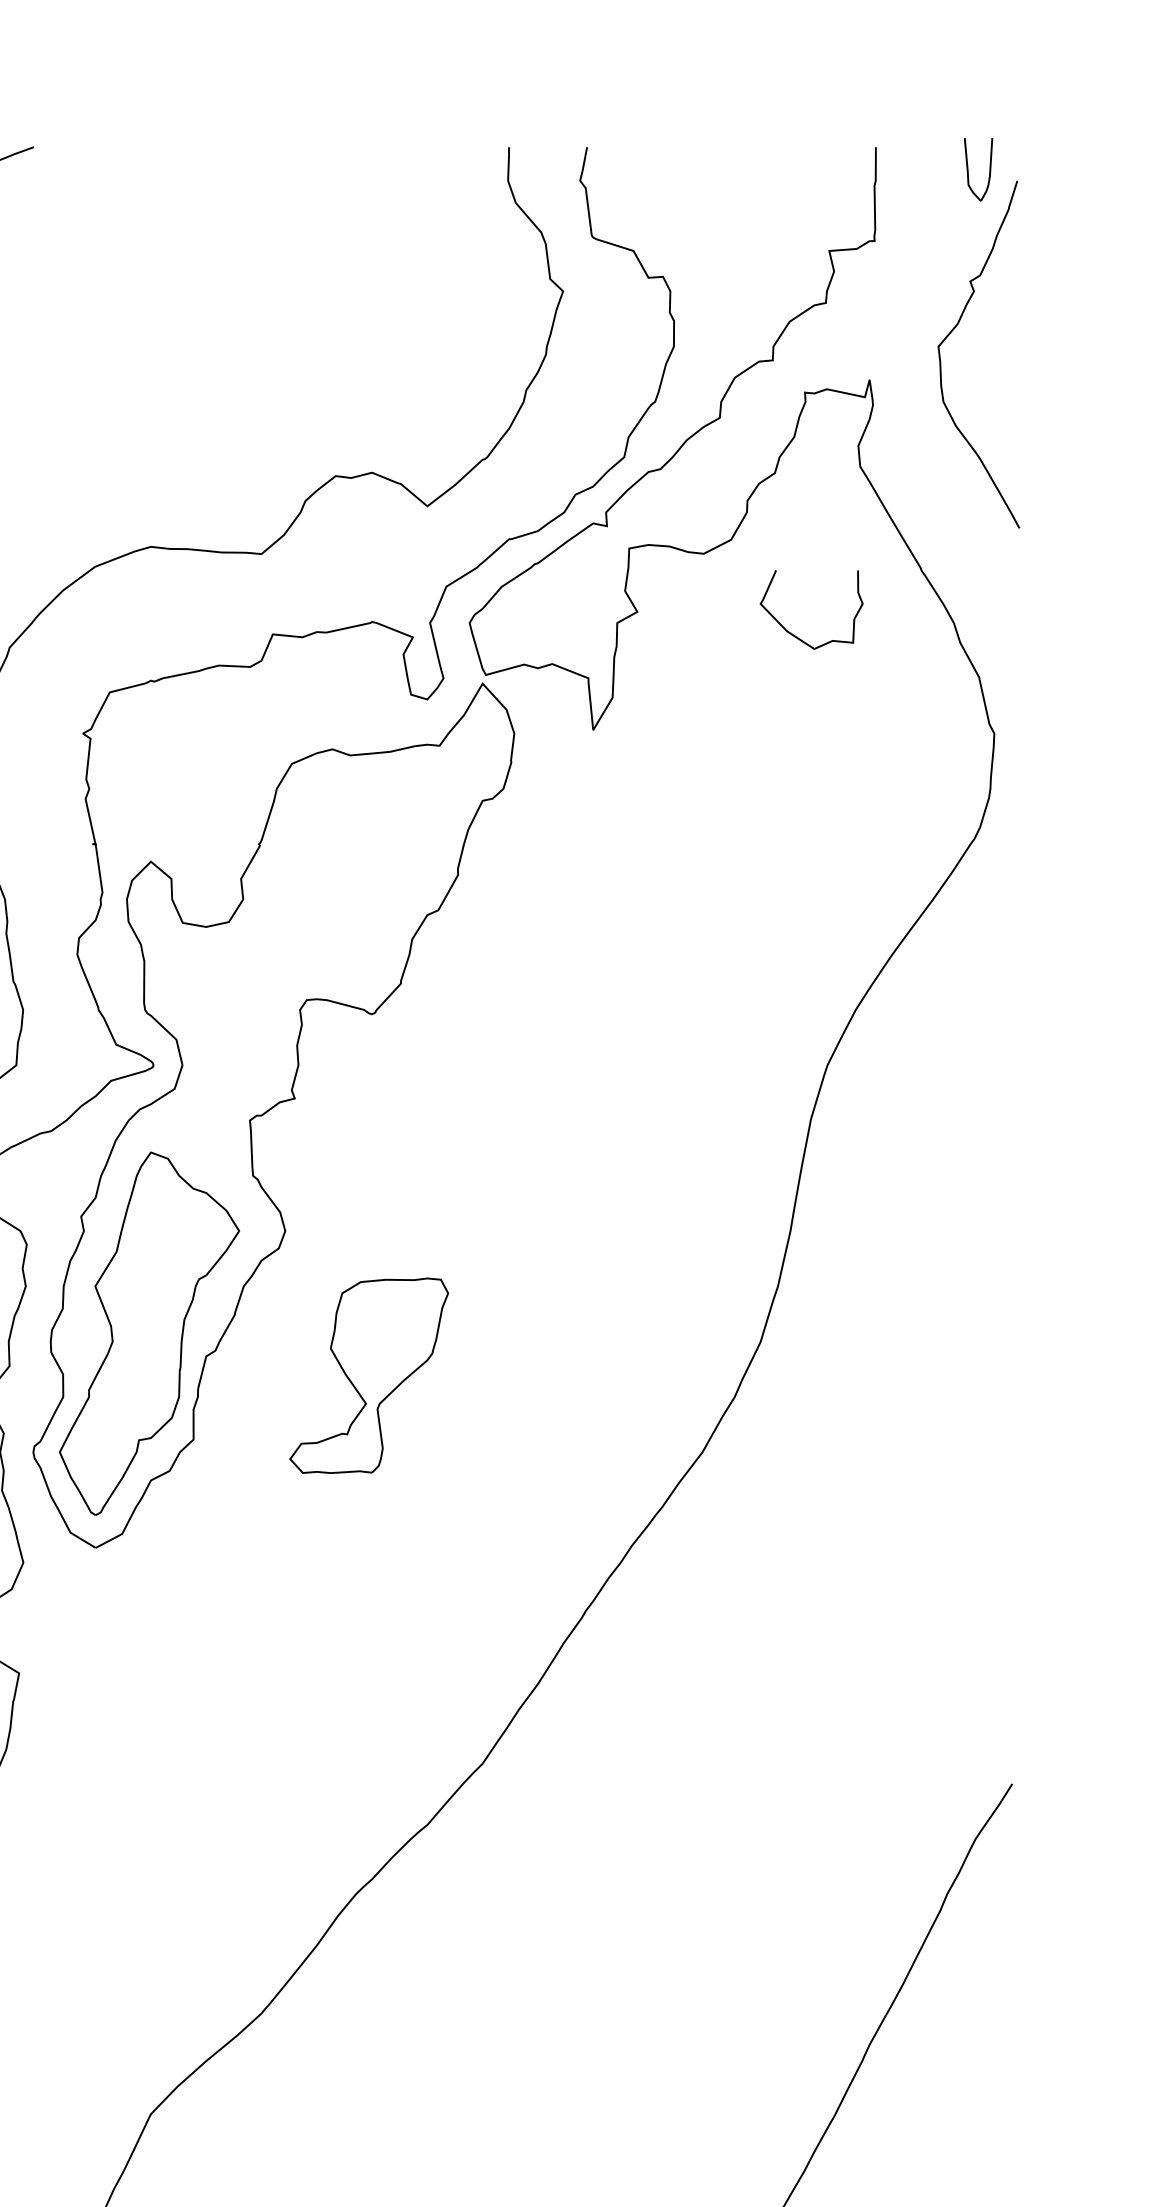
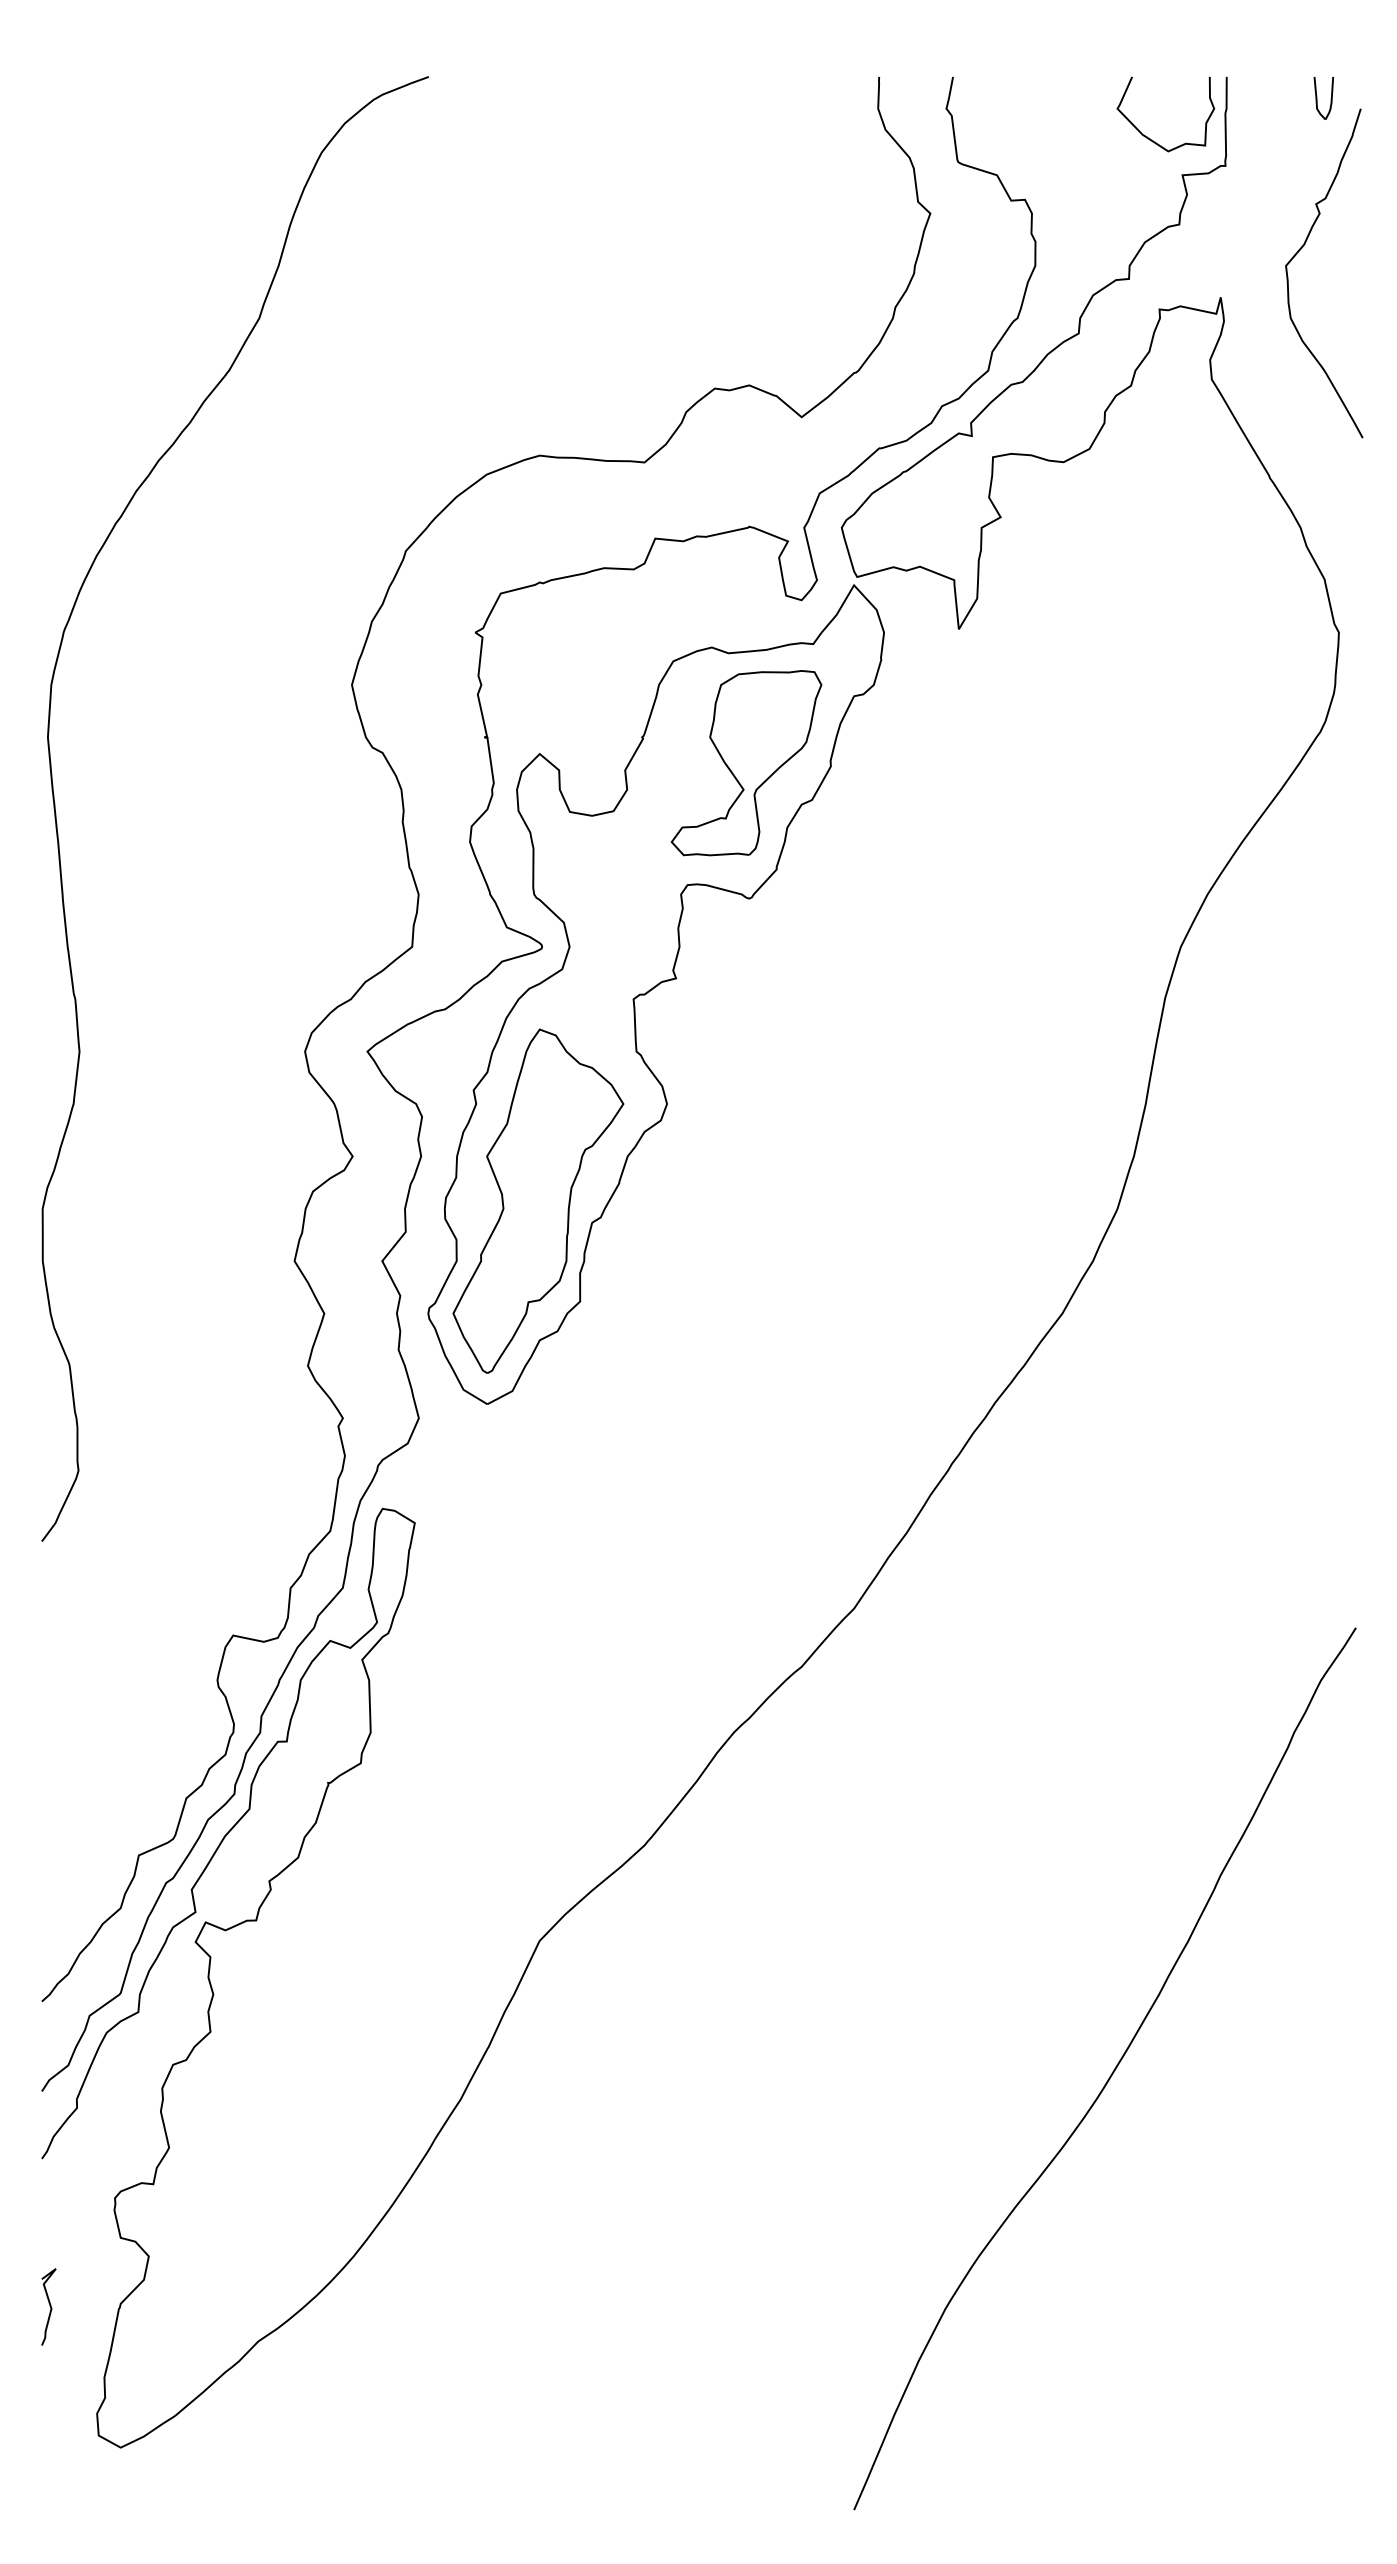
part: (978, 169) -> (1323, 98), size x0.71
curve: (795, 635) -> (1150, 138), moved
part: (369, 1376) -> (746, 763), moved

